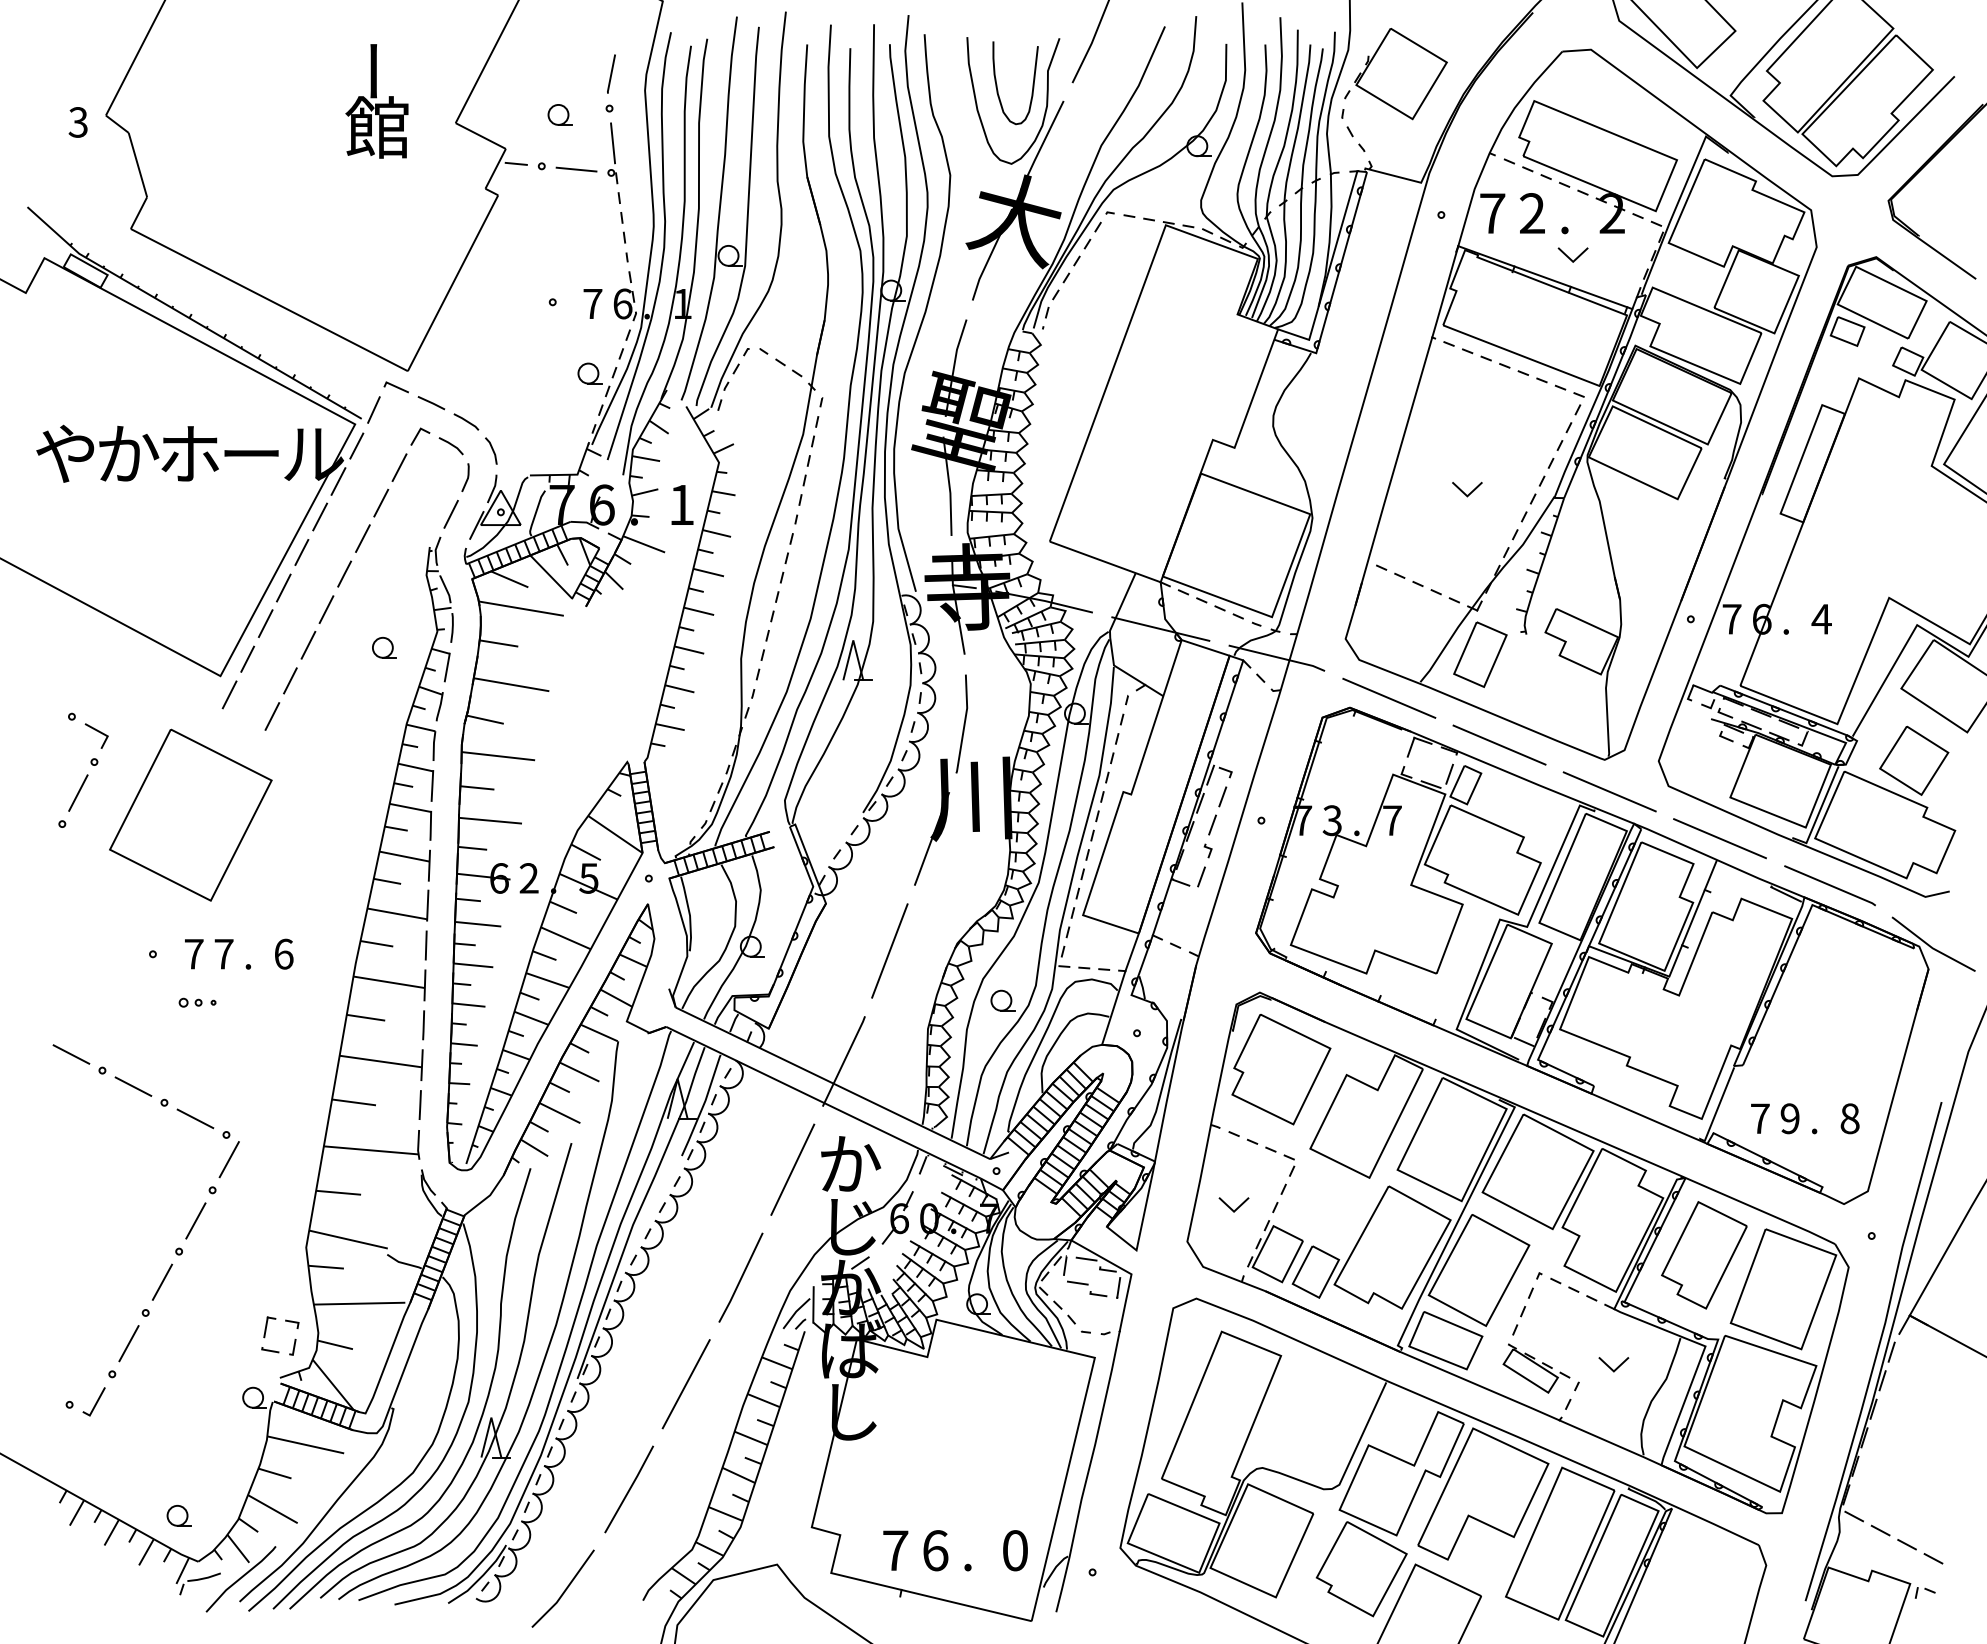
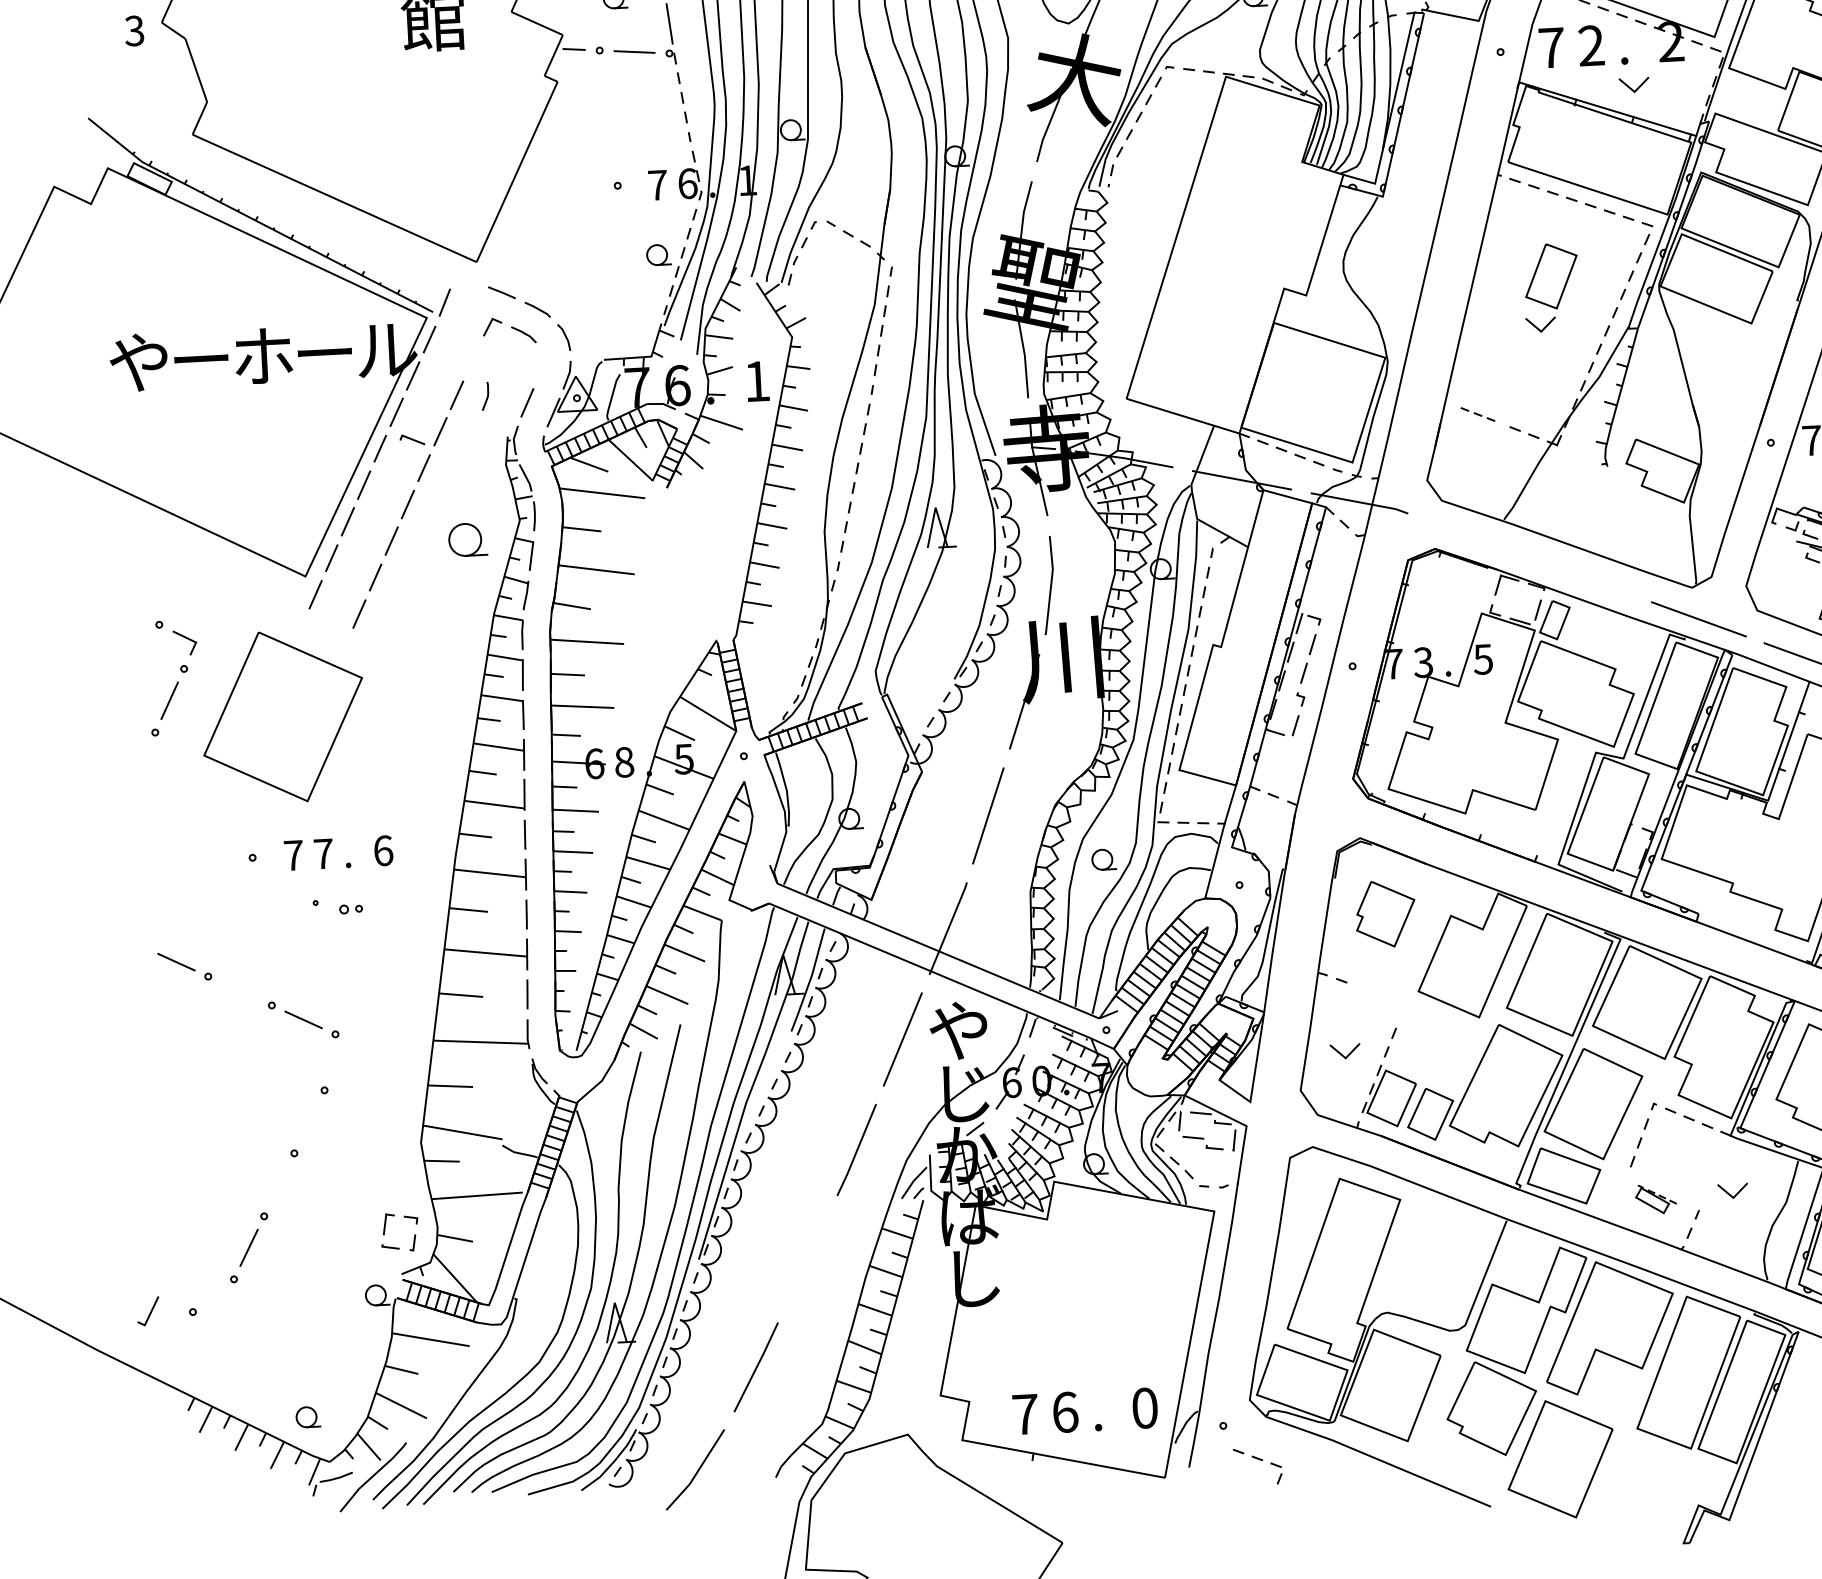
line: (395, 387) -> (411, 440), moved
text: (129, 453) -> (202, 358), か -> ー
line: (399, 467) -> (473, 358), removed
line: (466, 478) -> (486, 397), moved
part: (1399, 575) -> (1477, 414), size x0.7
part: (384, 647) -> (467, 539), size x1.6
part: (1480, 654) -> (1551, 276), moved
line: (1389, 697) -> (1474, 536), removed
line: (1499, 744) -> (1586, 577), removed
text: (1391, 820) -> (1482, 659), 7 -> 5
text: (528, 878) -> (623, 762), 2 -> 8
part: (190, 1002) -> (350, 908), moved
part: (1281, 1069) -> (1385, 913), size x0.6
line: (133, 1086) -> (240, 990), removed
part: (1272, 1151) -> (1259, 1460), moved
line: (228, 1159) -> (338, 1058), removed
text: (850, 1164) -> (960, 1031), か -> や
line: (195, 1220) -> (309, 1121), removed
line: (162, 1281) -> (279, 1184), removed
part: (1536, 1368) -> (1655, 1199), size x0.6
line: (685, 1384) -> (806, 1259), removed
line: (95, 1402) -> (149, 1312), moved

